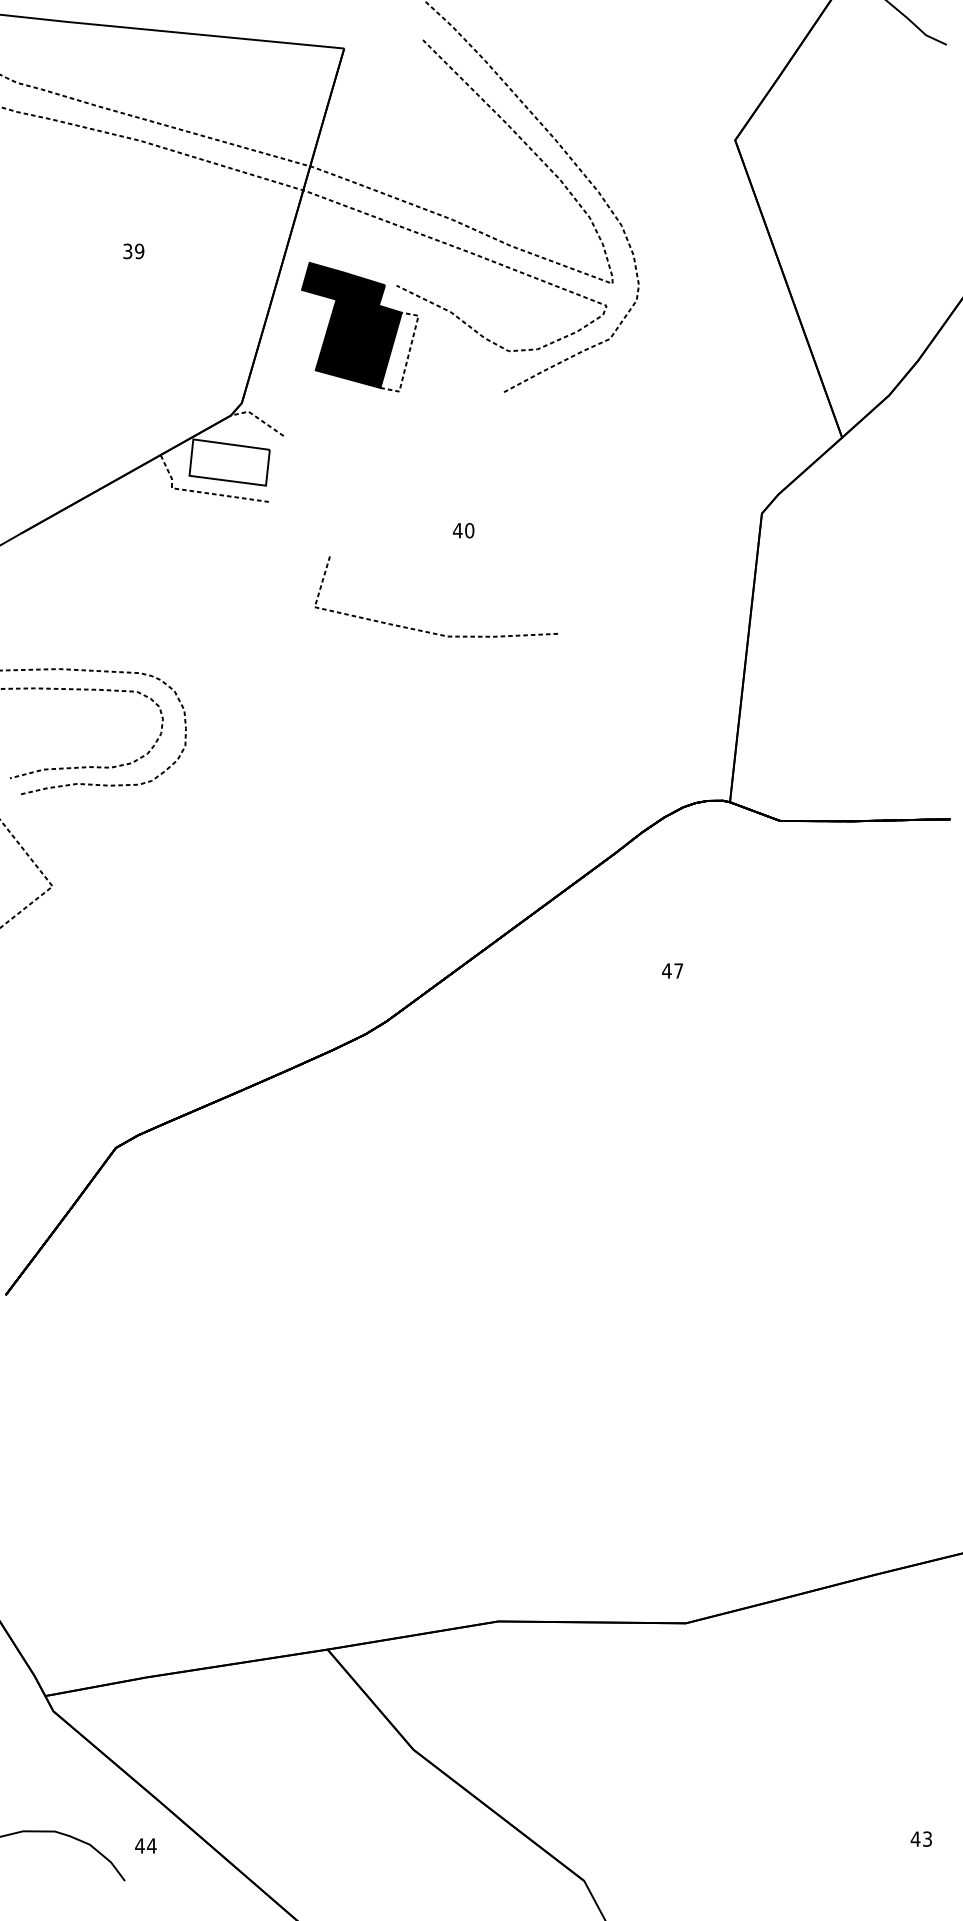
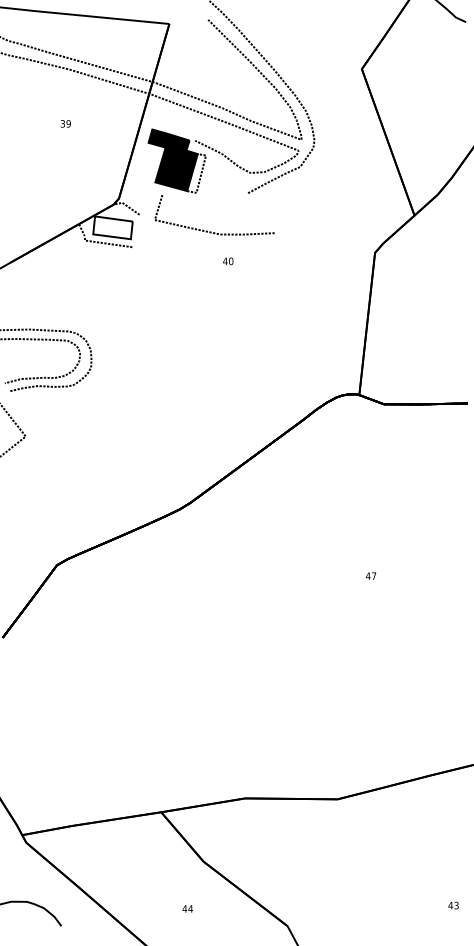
curve: (429, 630) -> (211, 231), moved
text: (671, 969) -> (370, 575), moved
text: (145, 1845) -> (187, 908), moved

